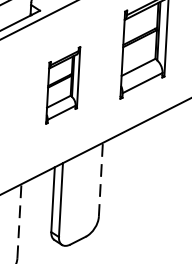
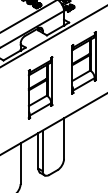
part: (63, 84) -> (40, 87), size x1.43
line: (101, 179) -> (64, 138), dashed -> solid
line: (19, 220) -> (20, 163), dashed -> solid

